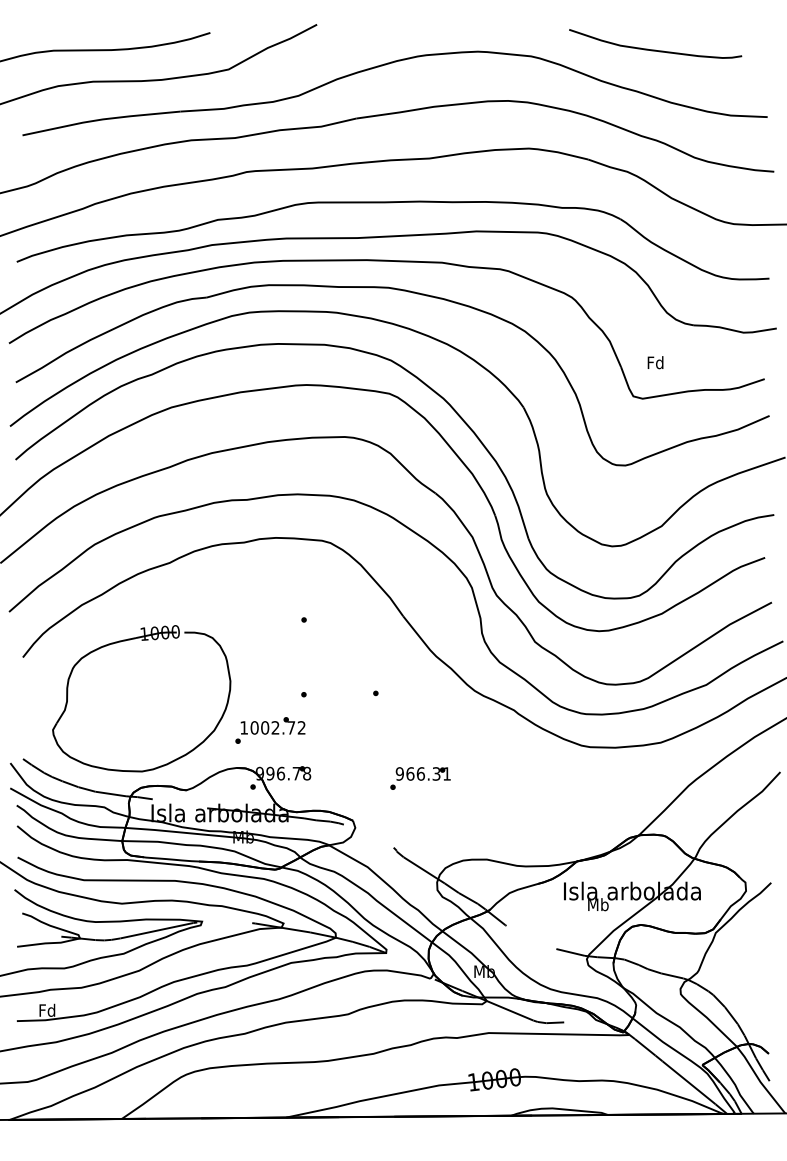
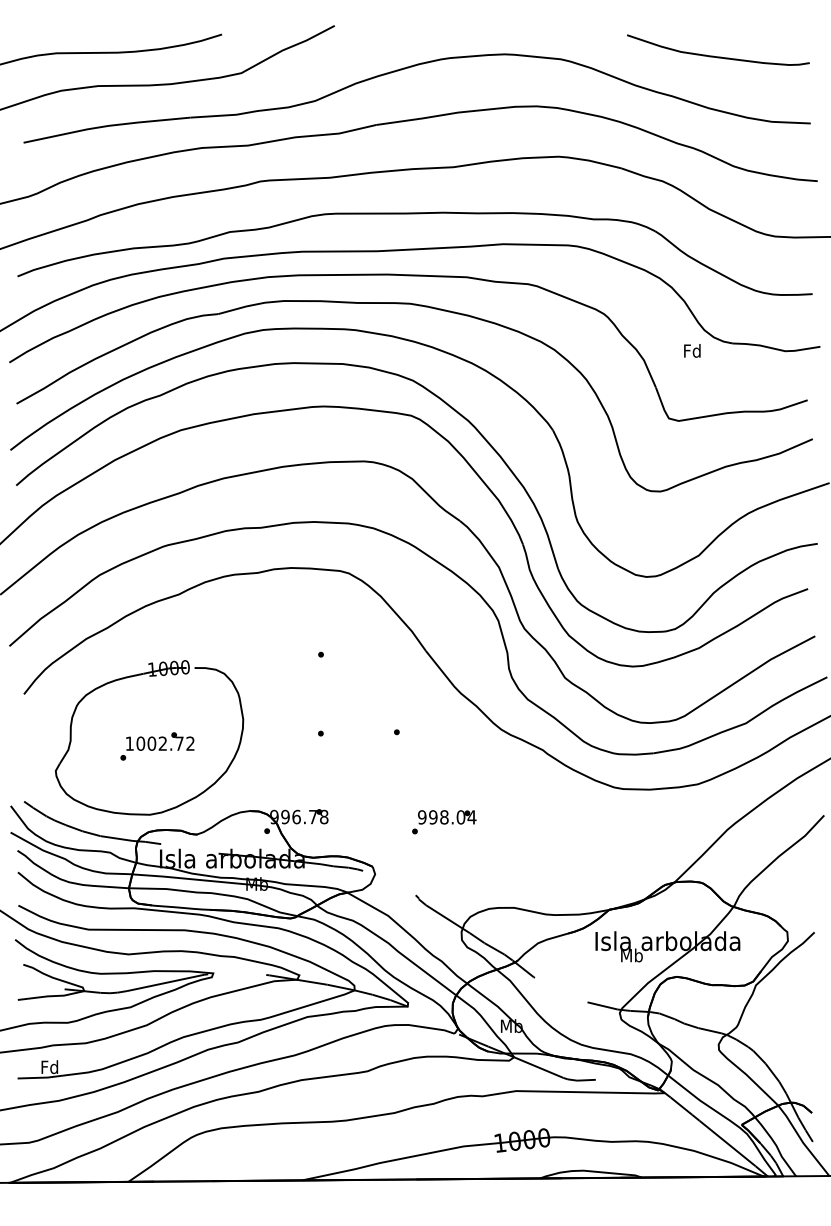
curve: (655, 49) -> (718, 56), moved
text: (655, 362) -> (692, 350), moved
text: (270, 730) -> (157, 746), moved
text: (428, 774) -> (452, 817), 966.31 -> 998.04

